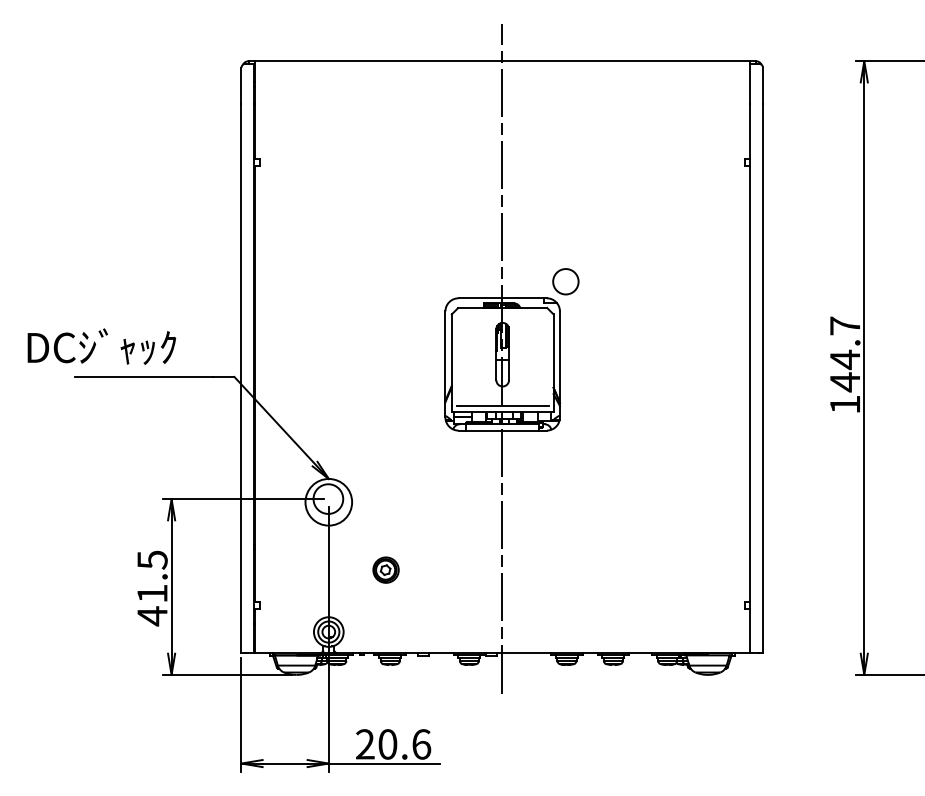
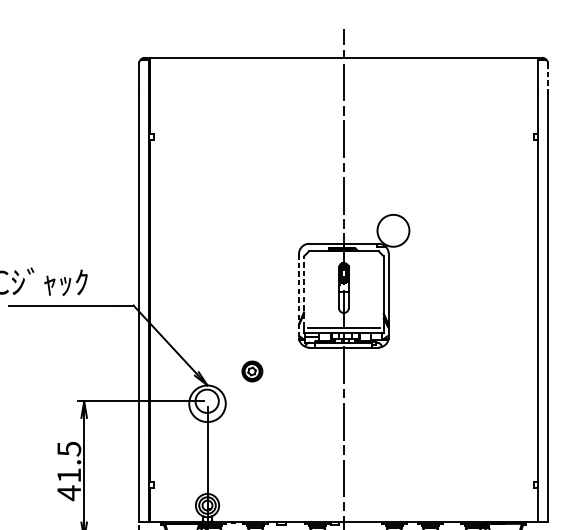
line: (763, 86) -> (548, 77), solid -> dashed
circle: (565, 281) -> (393, 230), size x1.6
line: (451, 360) -> (303, 292), solid -> dashed
line: (445, 363) -> (299, 294), solid -> dashed
part: (385, 569) -> (251, 371), moved

